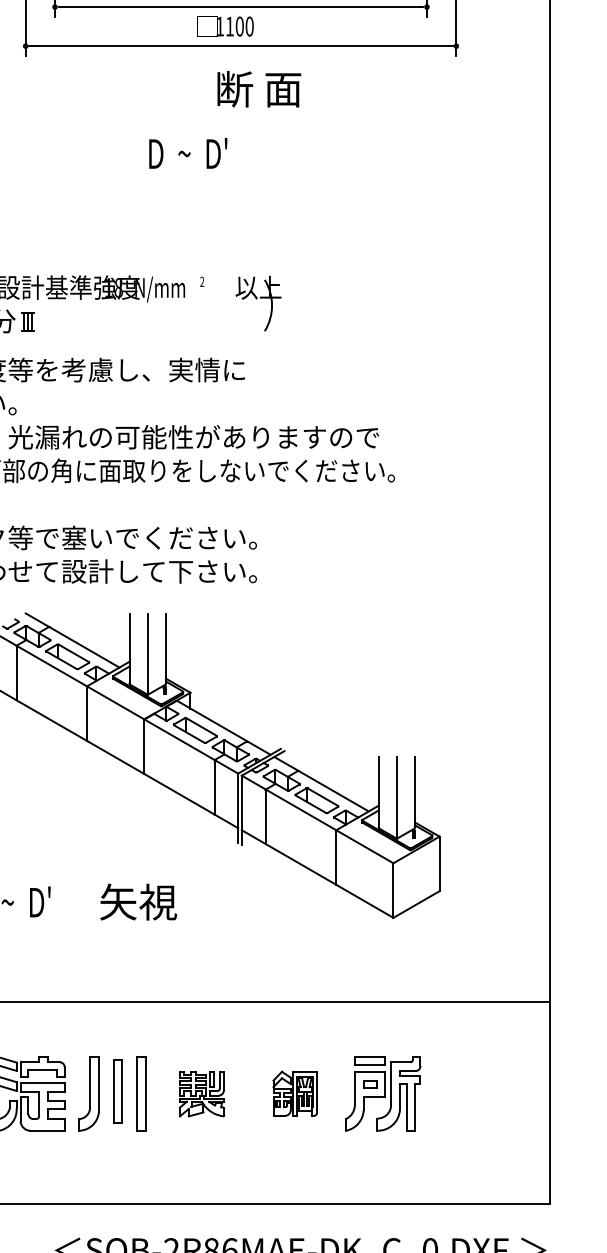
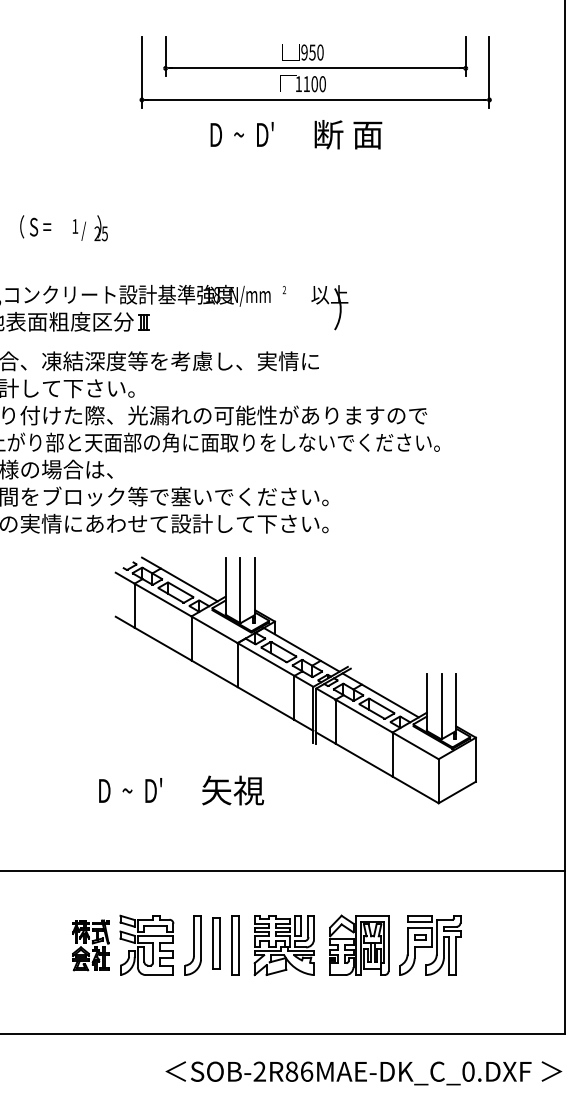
text: (259, 89) -> (348, 134), moved
text: (187, 153) -> (241, 134), moved
part: (295, 1092) -> (359, 944), size x1.67
part: (201, 1094) -> (283, 945), size x1.67

